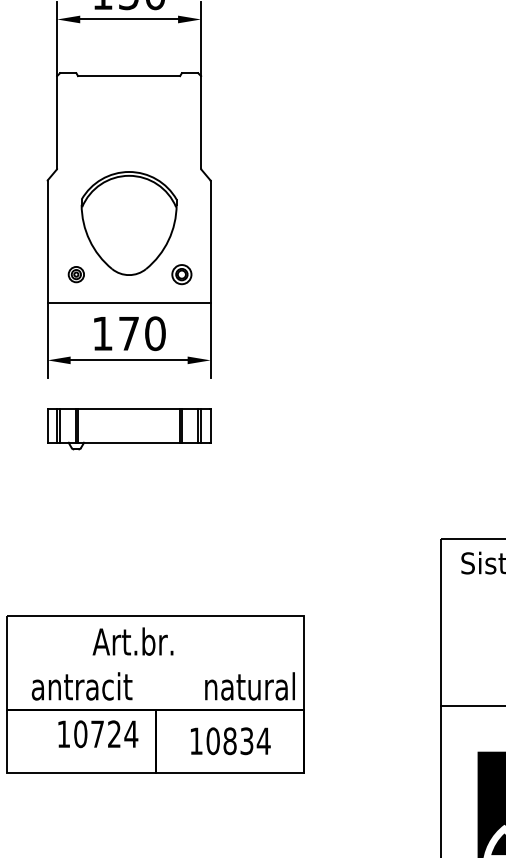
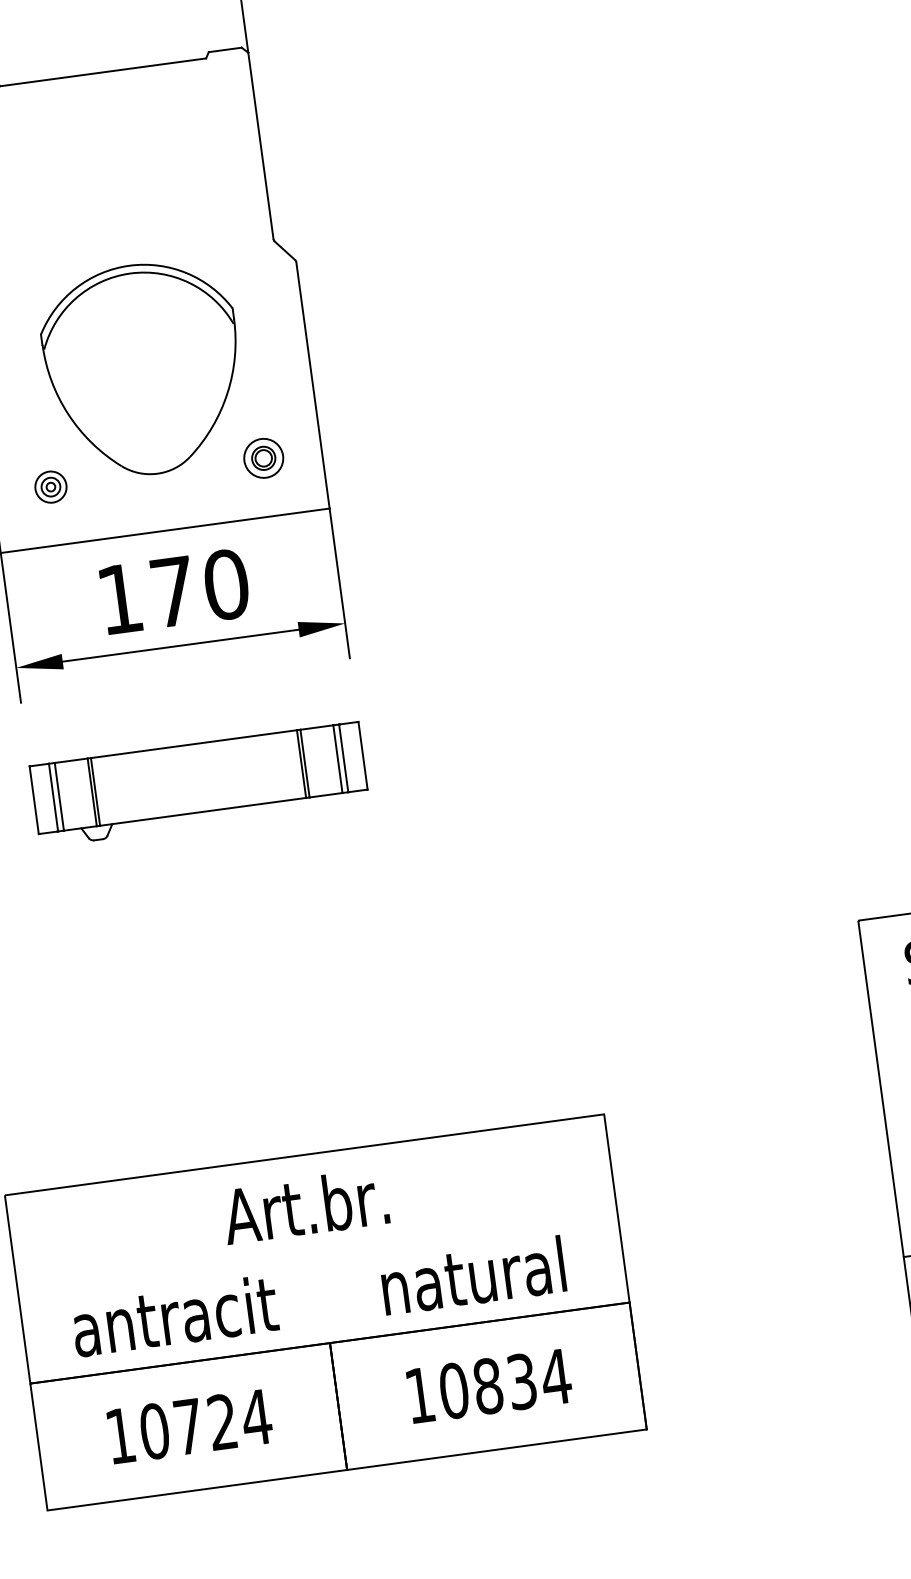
text: (132, 641) -> (304, 1206), moved
text: (249, 686) -> (472, 1276), moved
text: (98, 734) -> (190, 1427), moved

